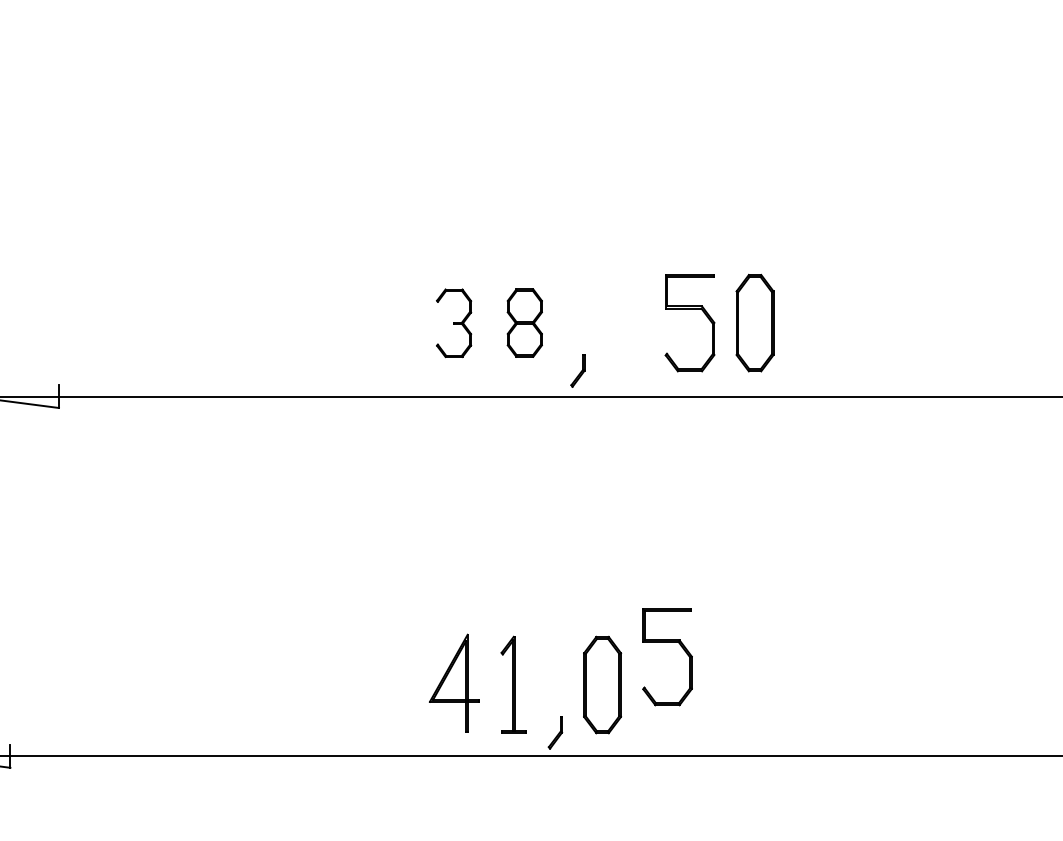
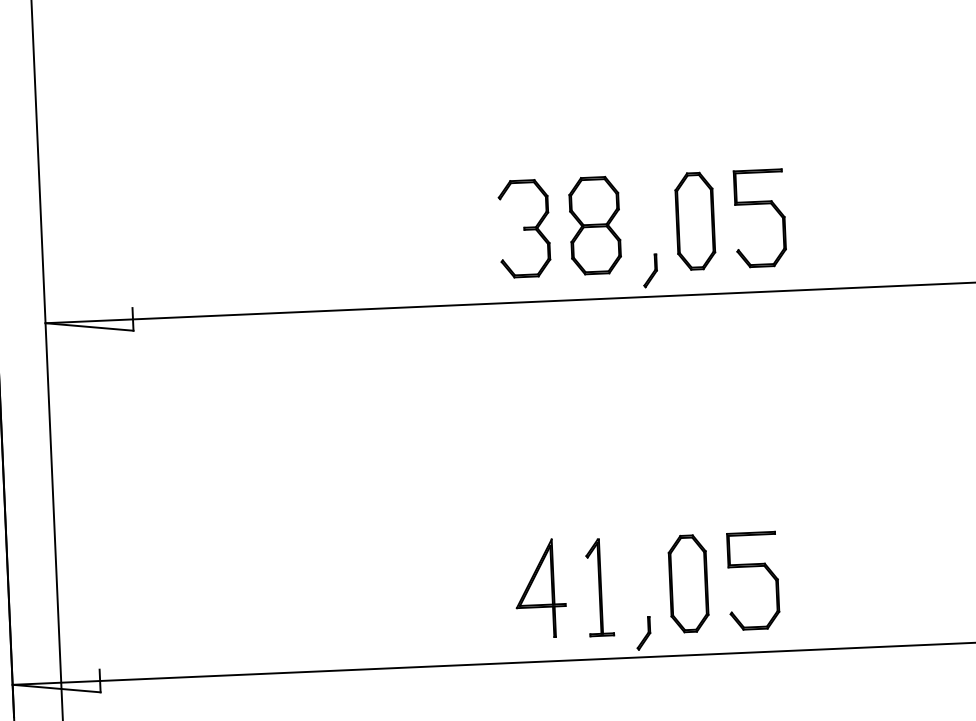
part: (524, 322) -> (594, 225), size x1.43
part: (754, 322) -> (694, 220), moved
part: (453, 323) -> (523, 229), size x1.43
part: (667, 642) -> (752, 566), moved

